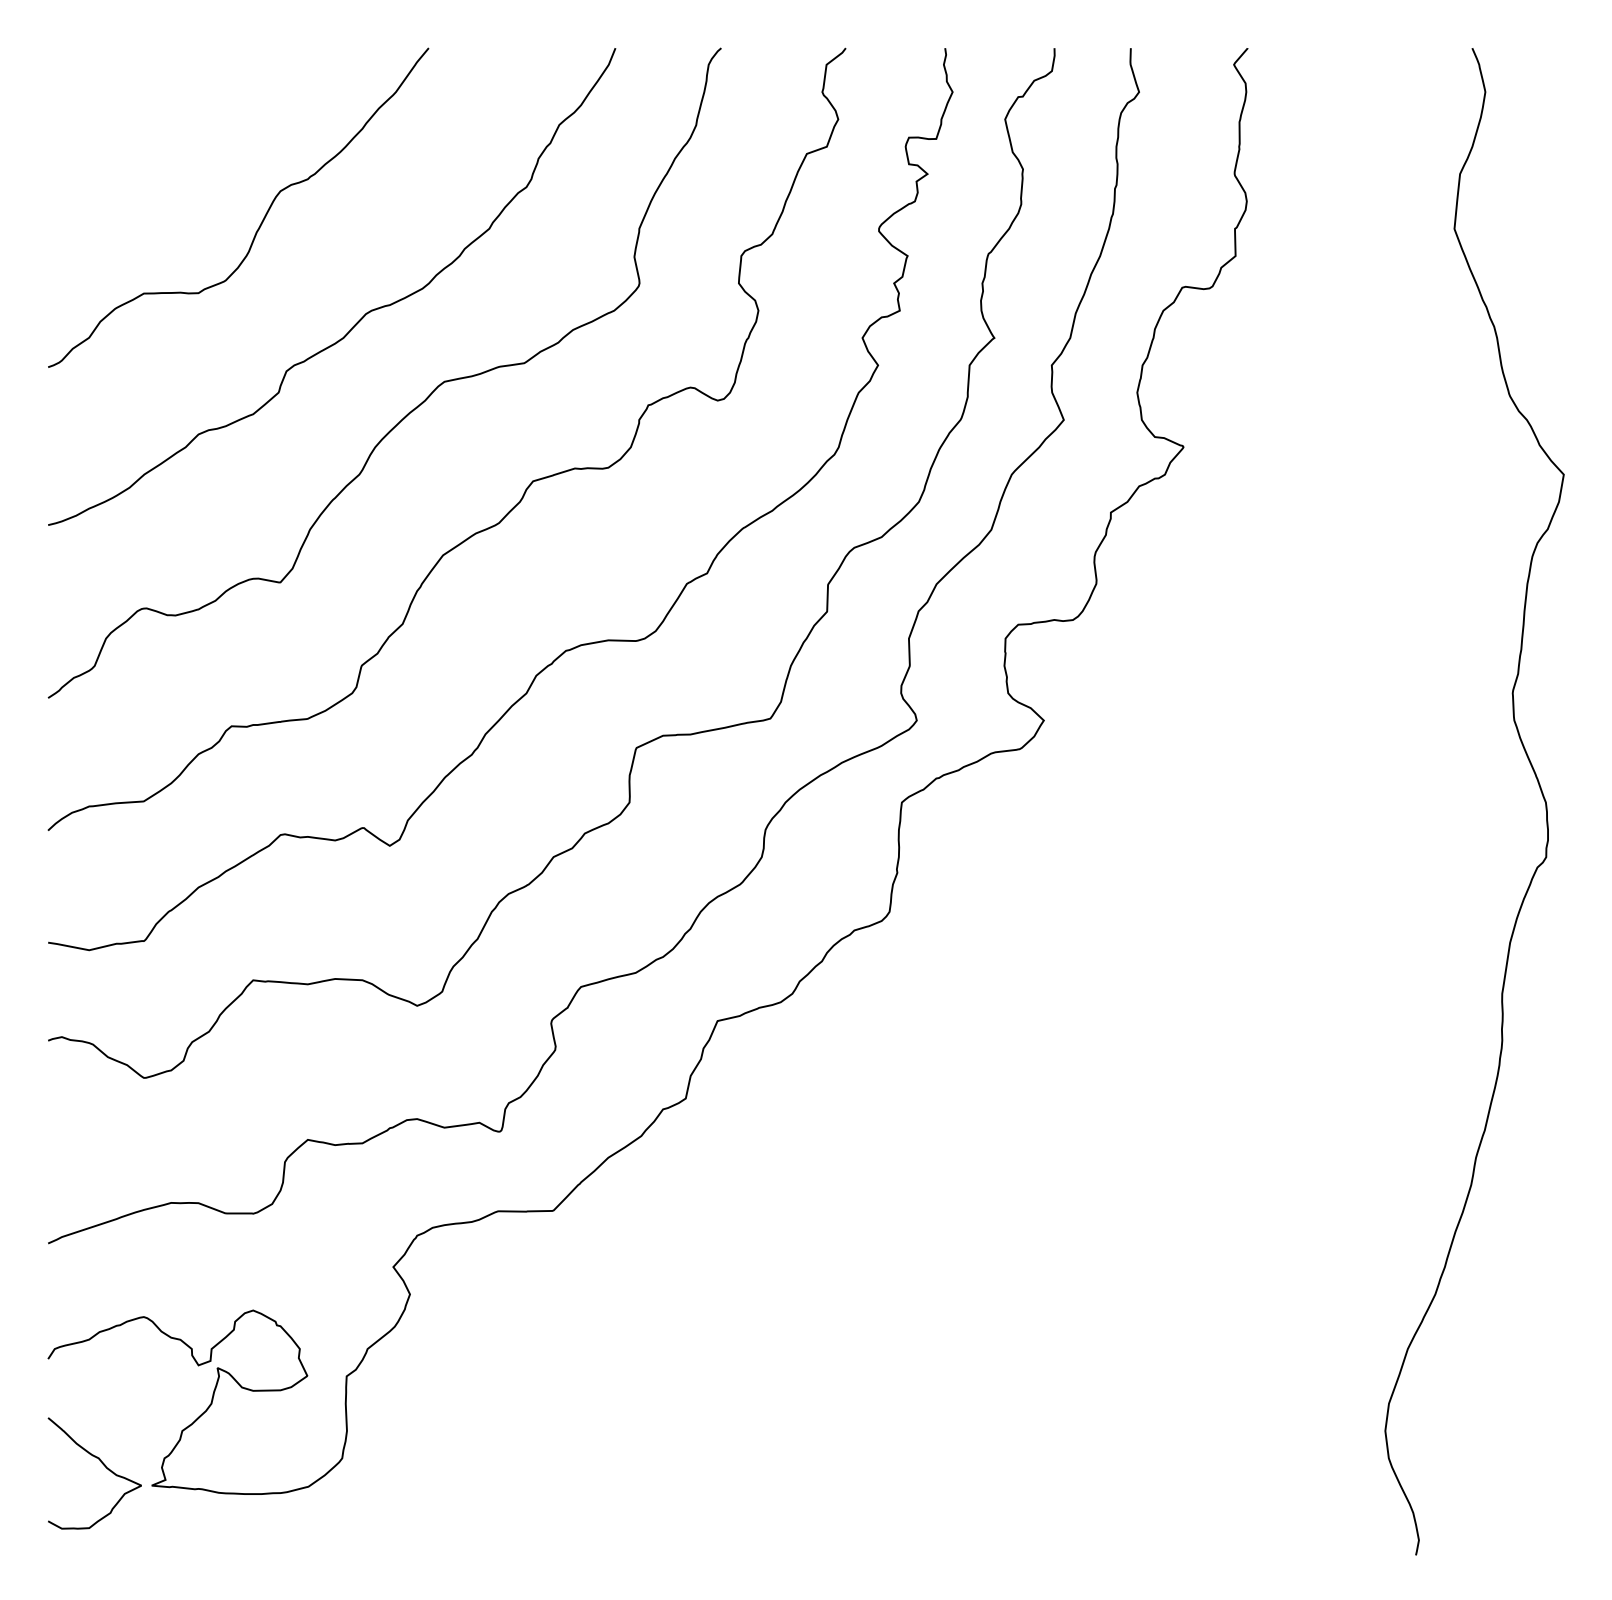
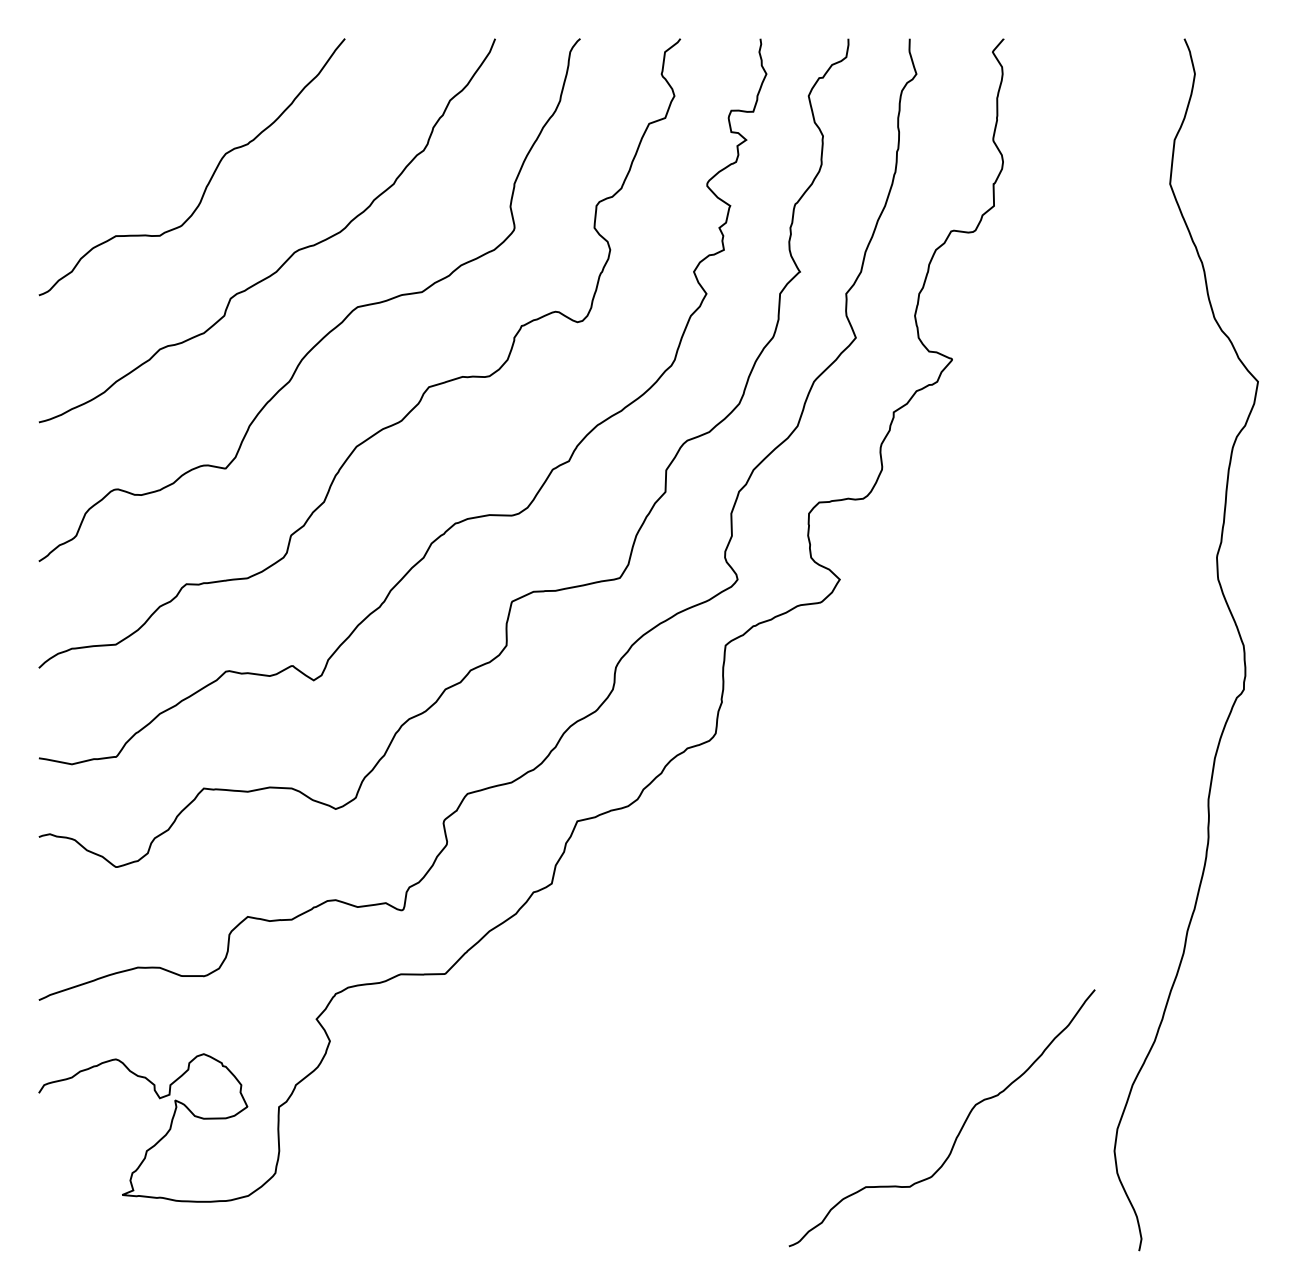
curve: (1193, 1402) -> (960, 1128), added
curve: (102, 1465) -> (82, 1178), removed

